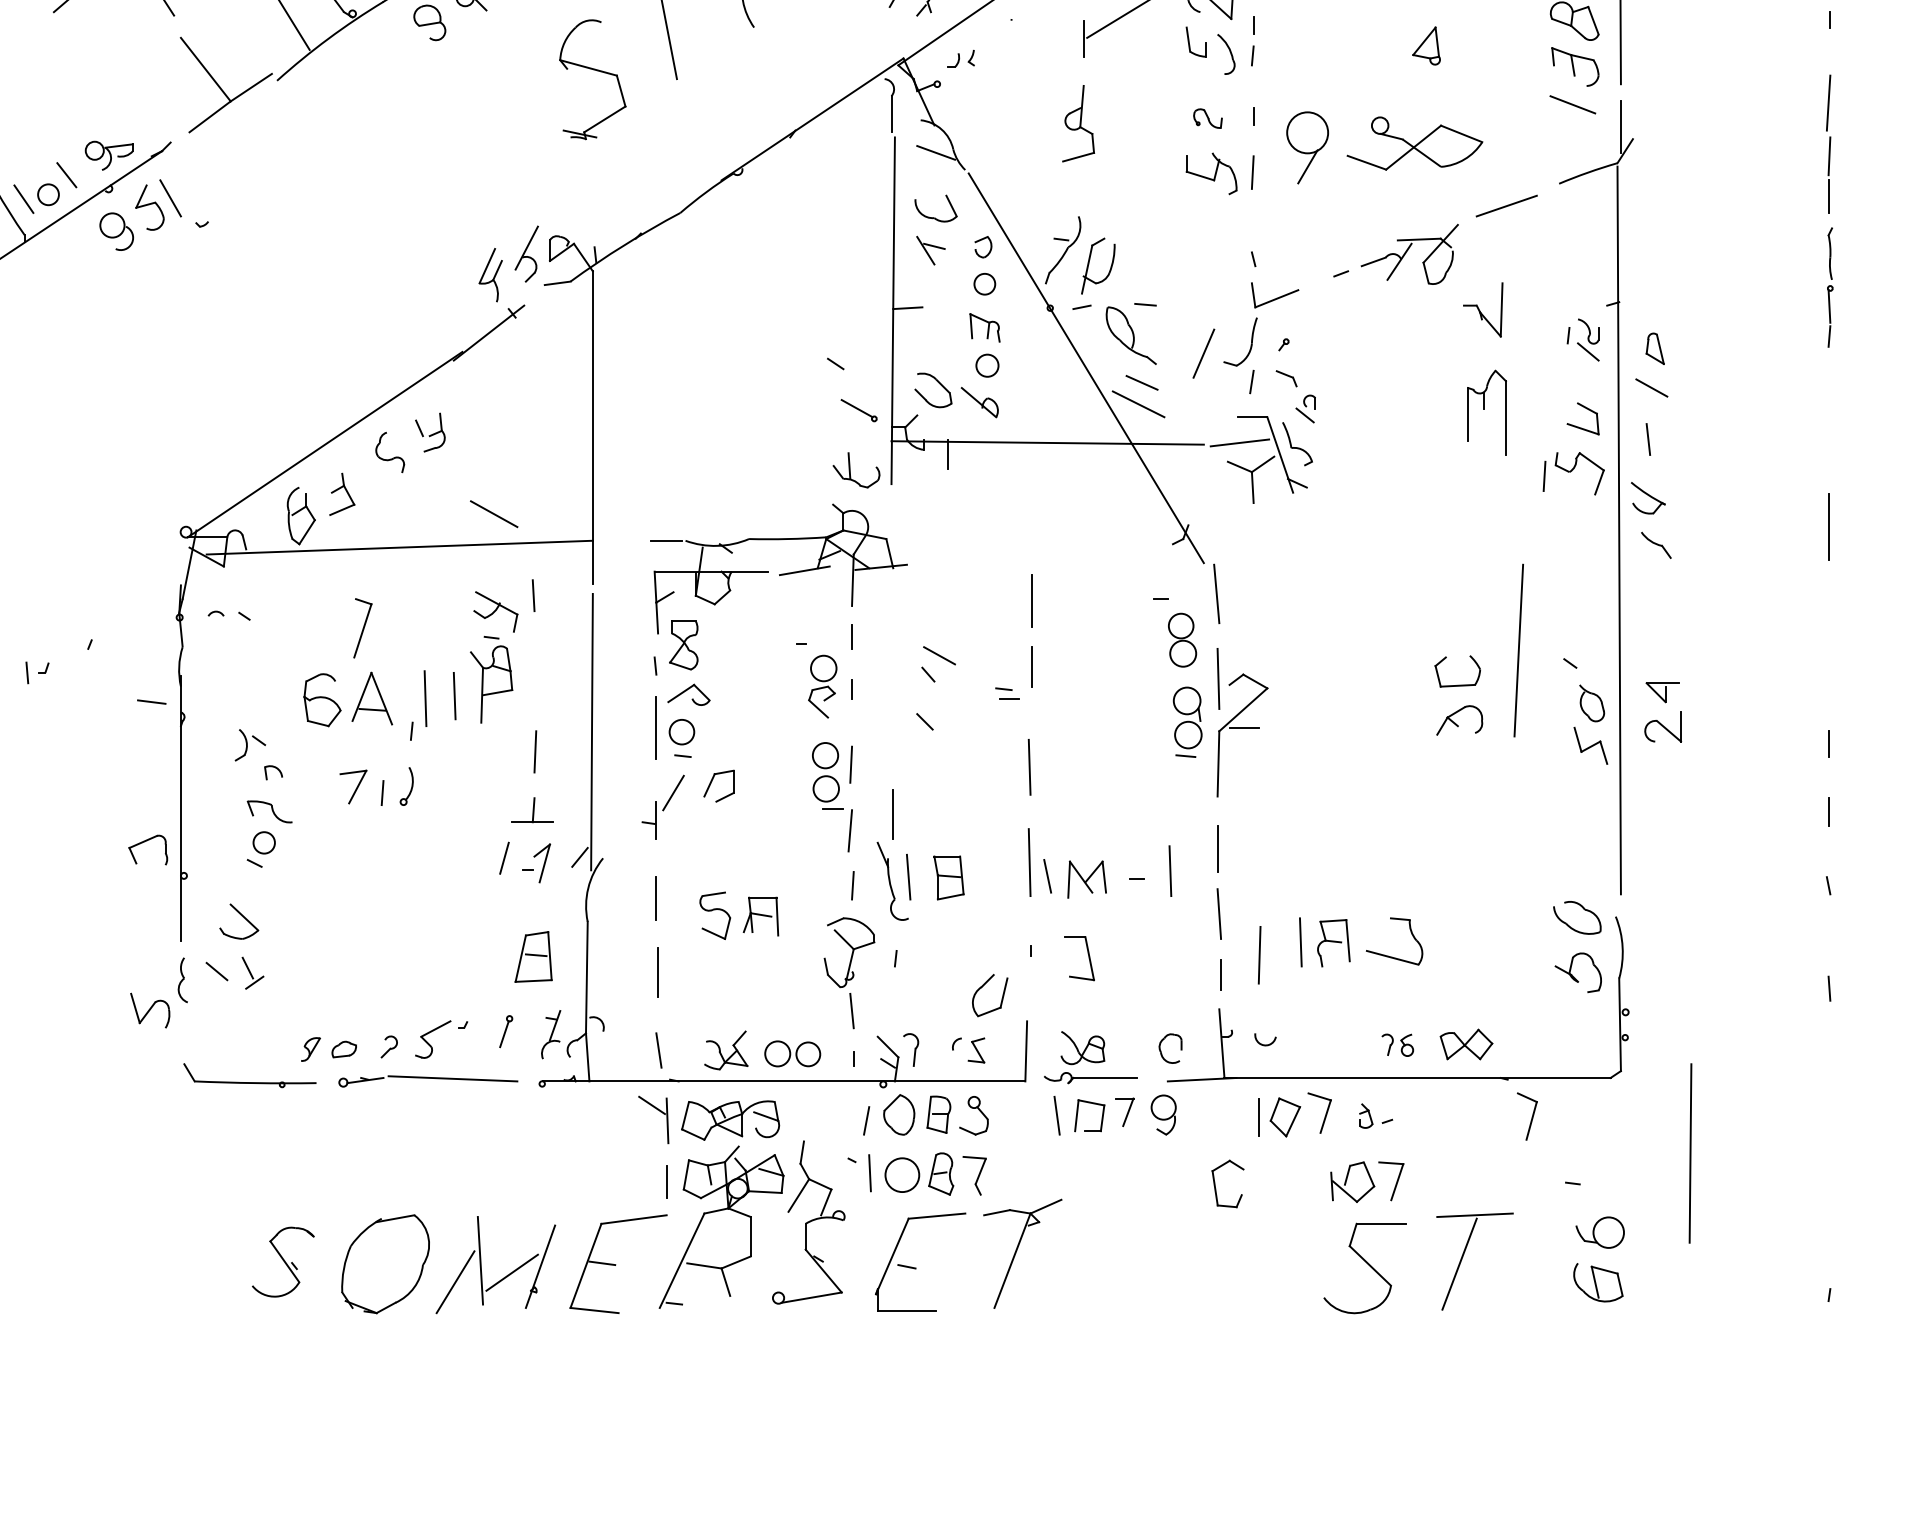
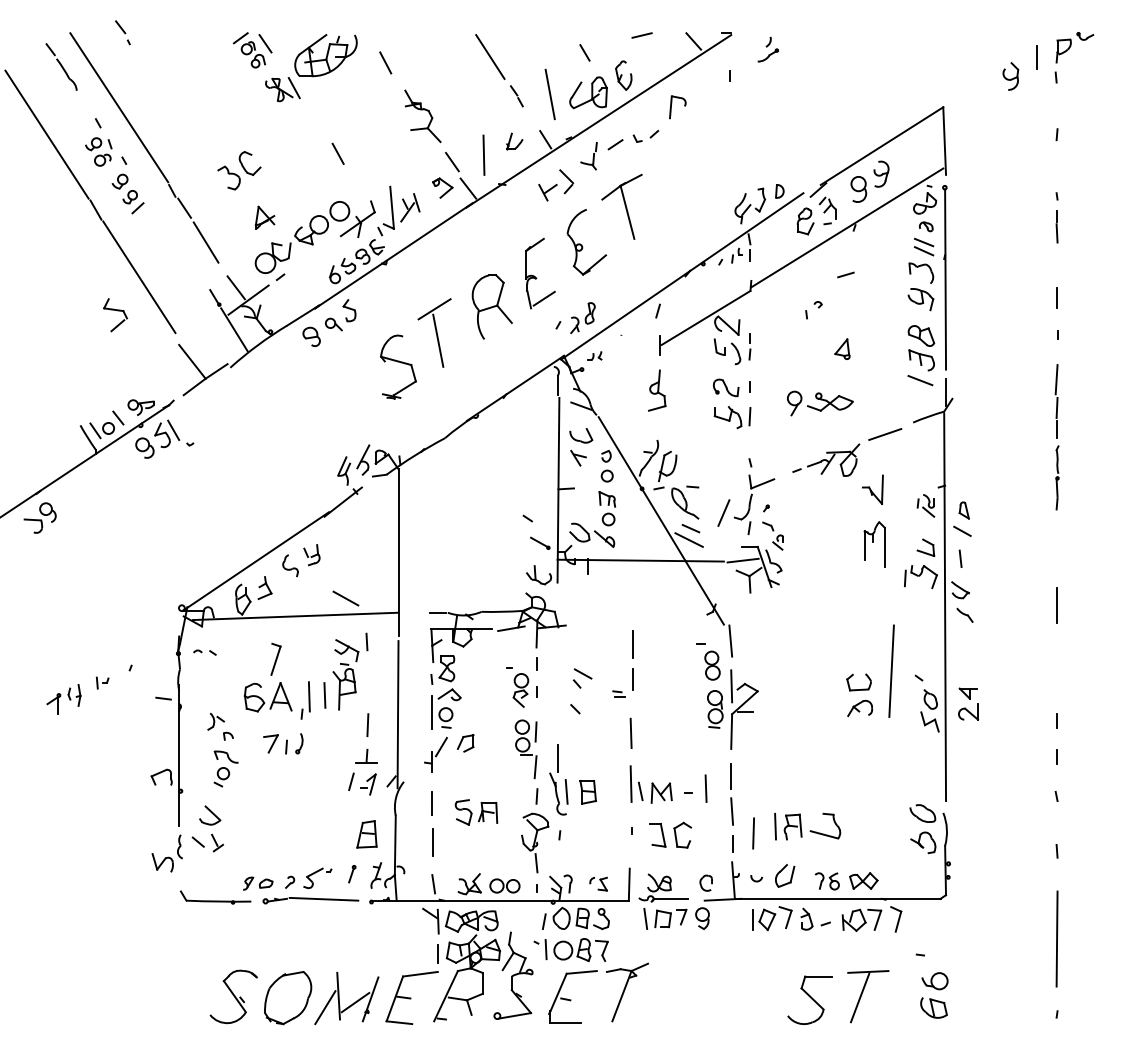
part: (1206, 117) -> (725, 387), size x1.67
part: (1385, 147) -> (820, 403), size x0.62
part: (990, 994) -> (785, 875), moved
part: (1396, 1045) -> (826, 881), size x1.43
part: (1375, 1114) -> (815, 918), size x1.67
line: (1689, 1152) -> (1056, 938), moved
part: (1366, 1180) -> (861, 919), moved
part: (1227, 1182) -> (682, 834), moved
part: (283, 1261) -> (233, 996), size x1.43

